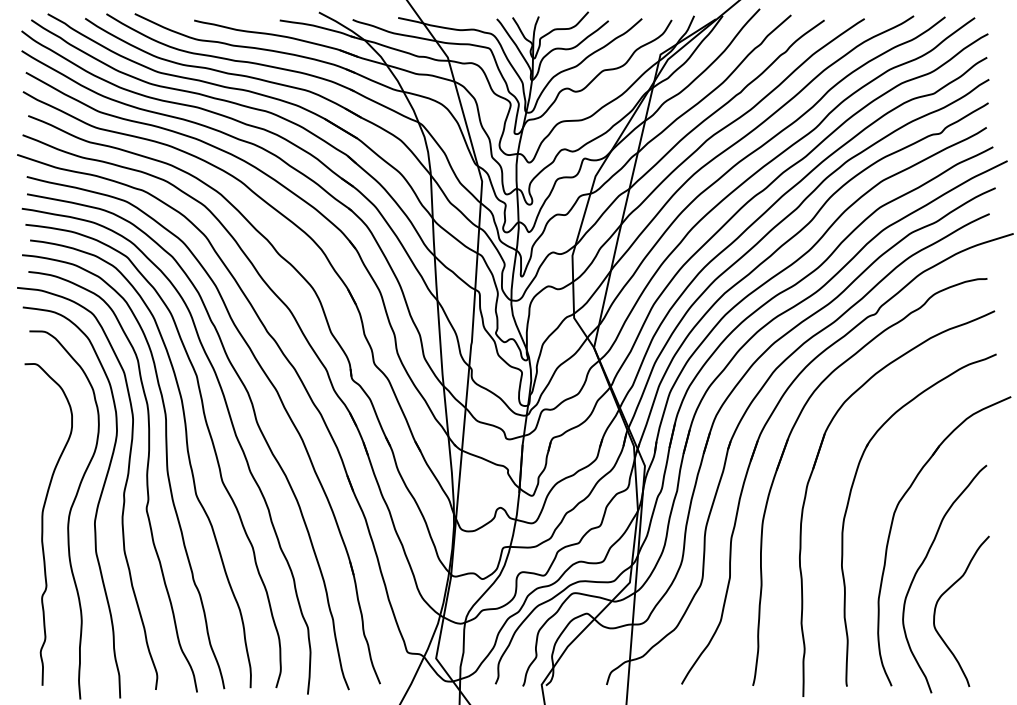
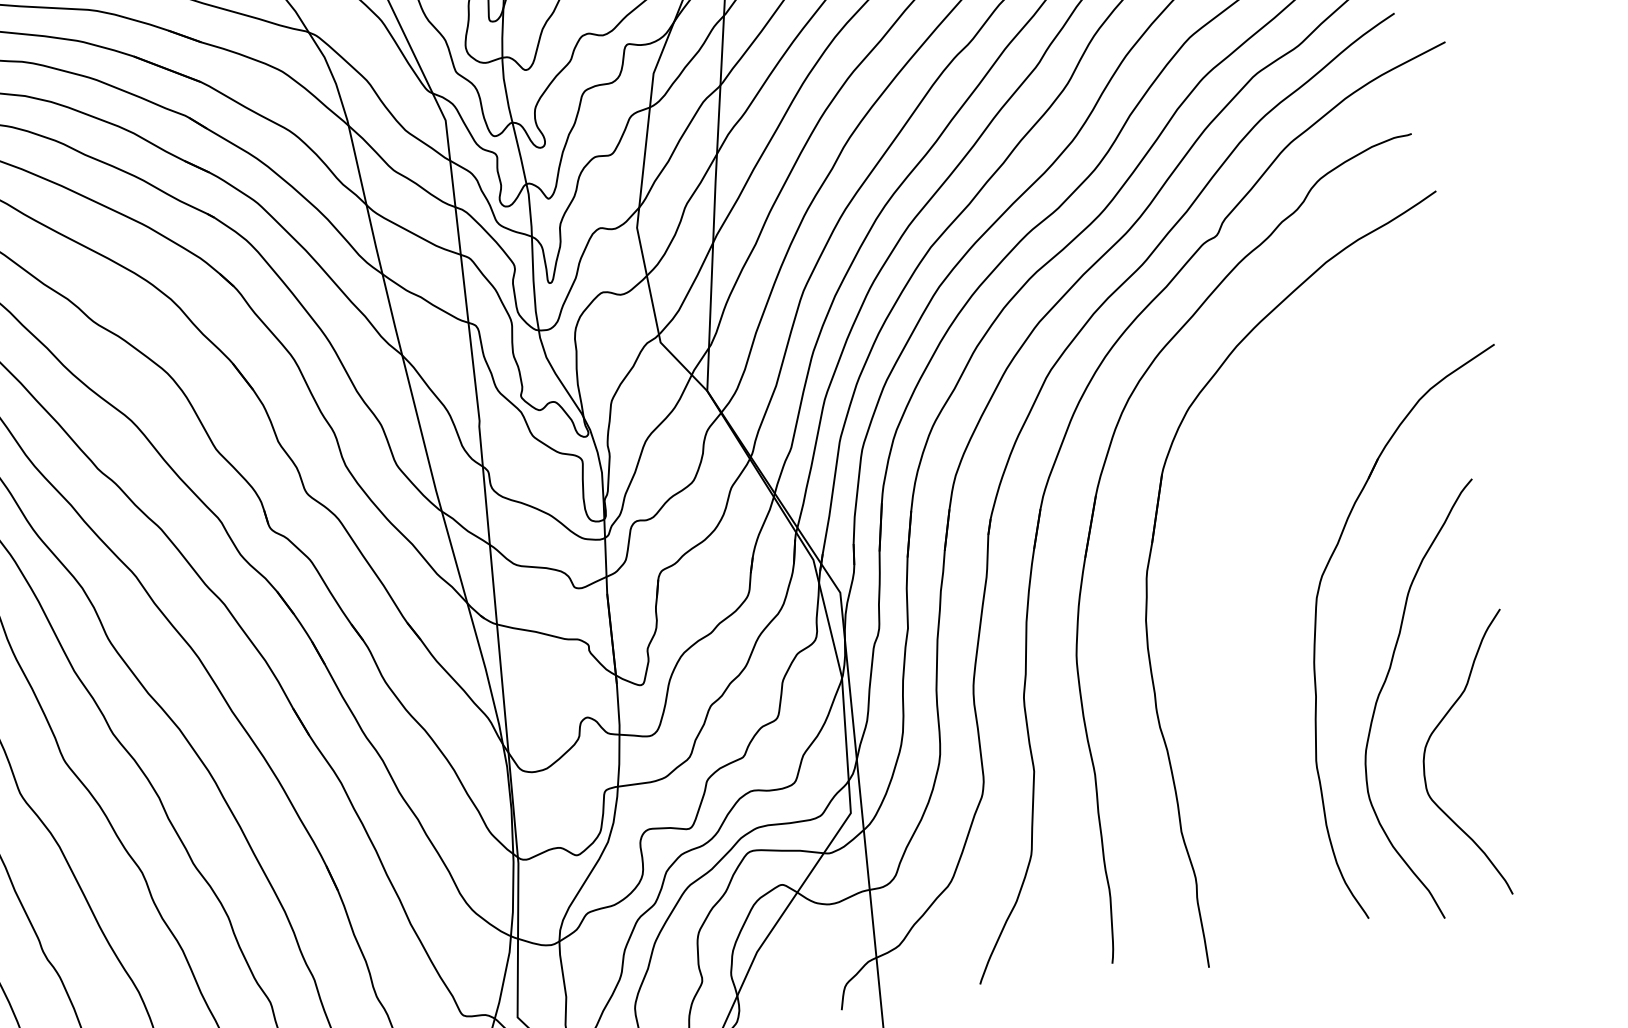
part: (849, 502) -> (1230, 592), removed

